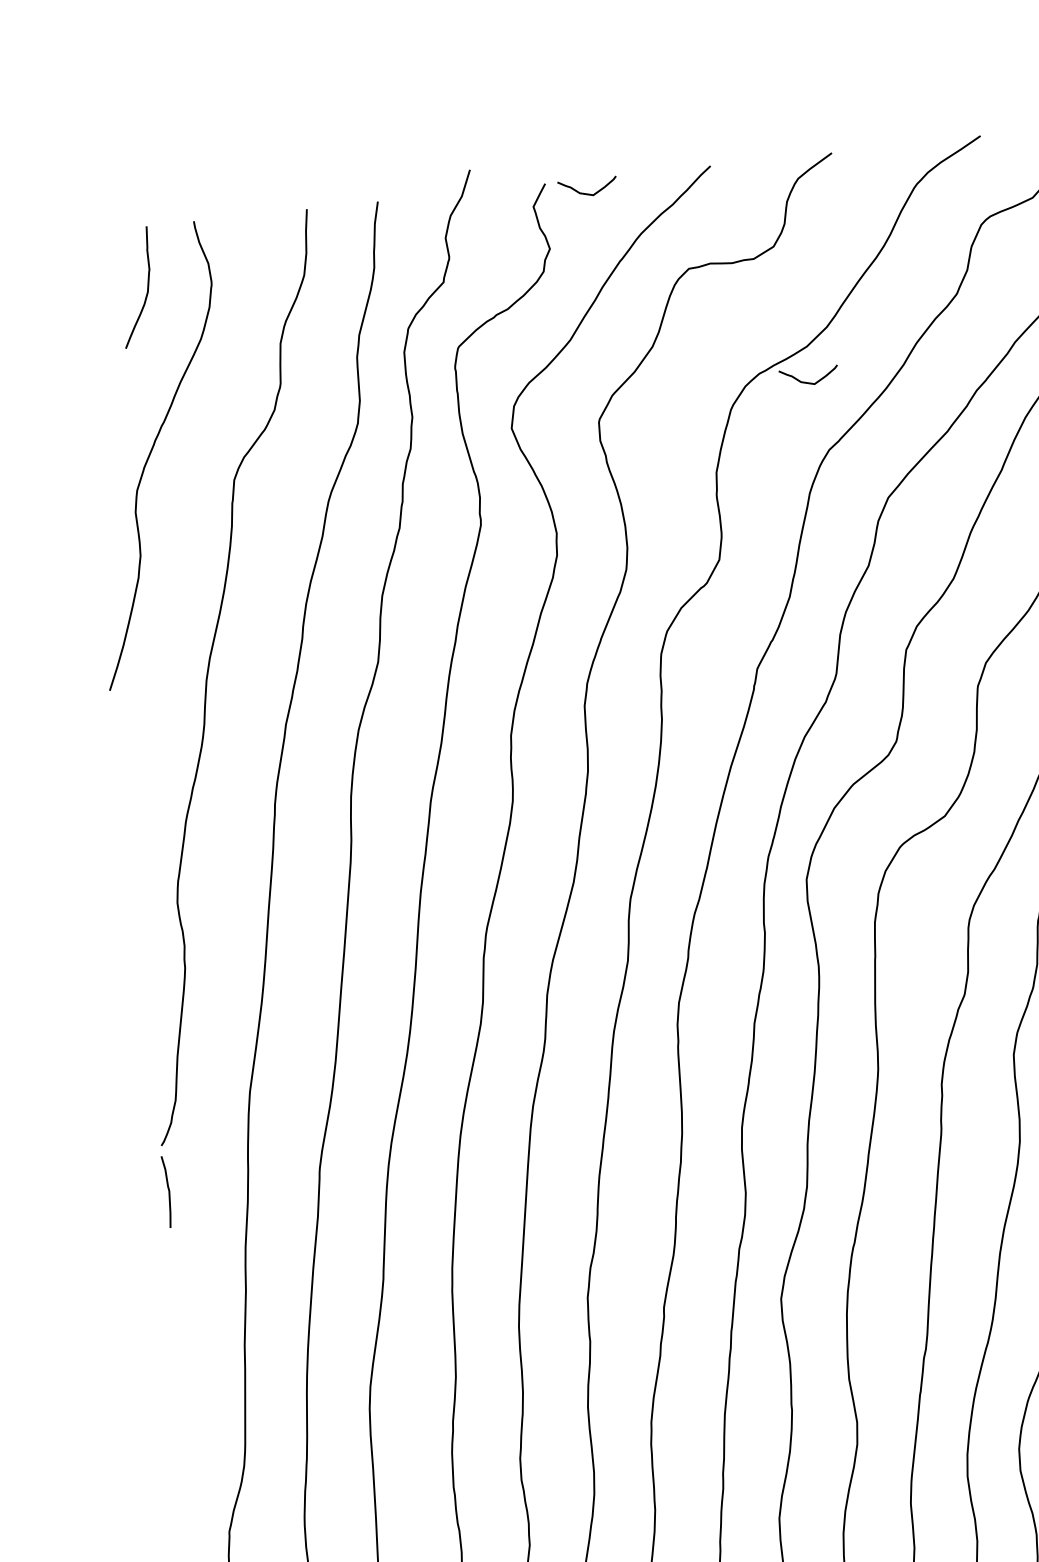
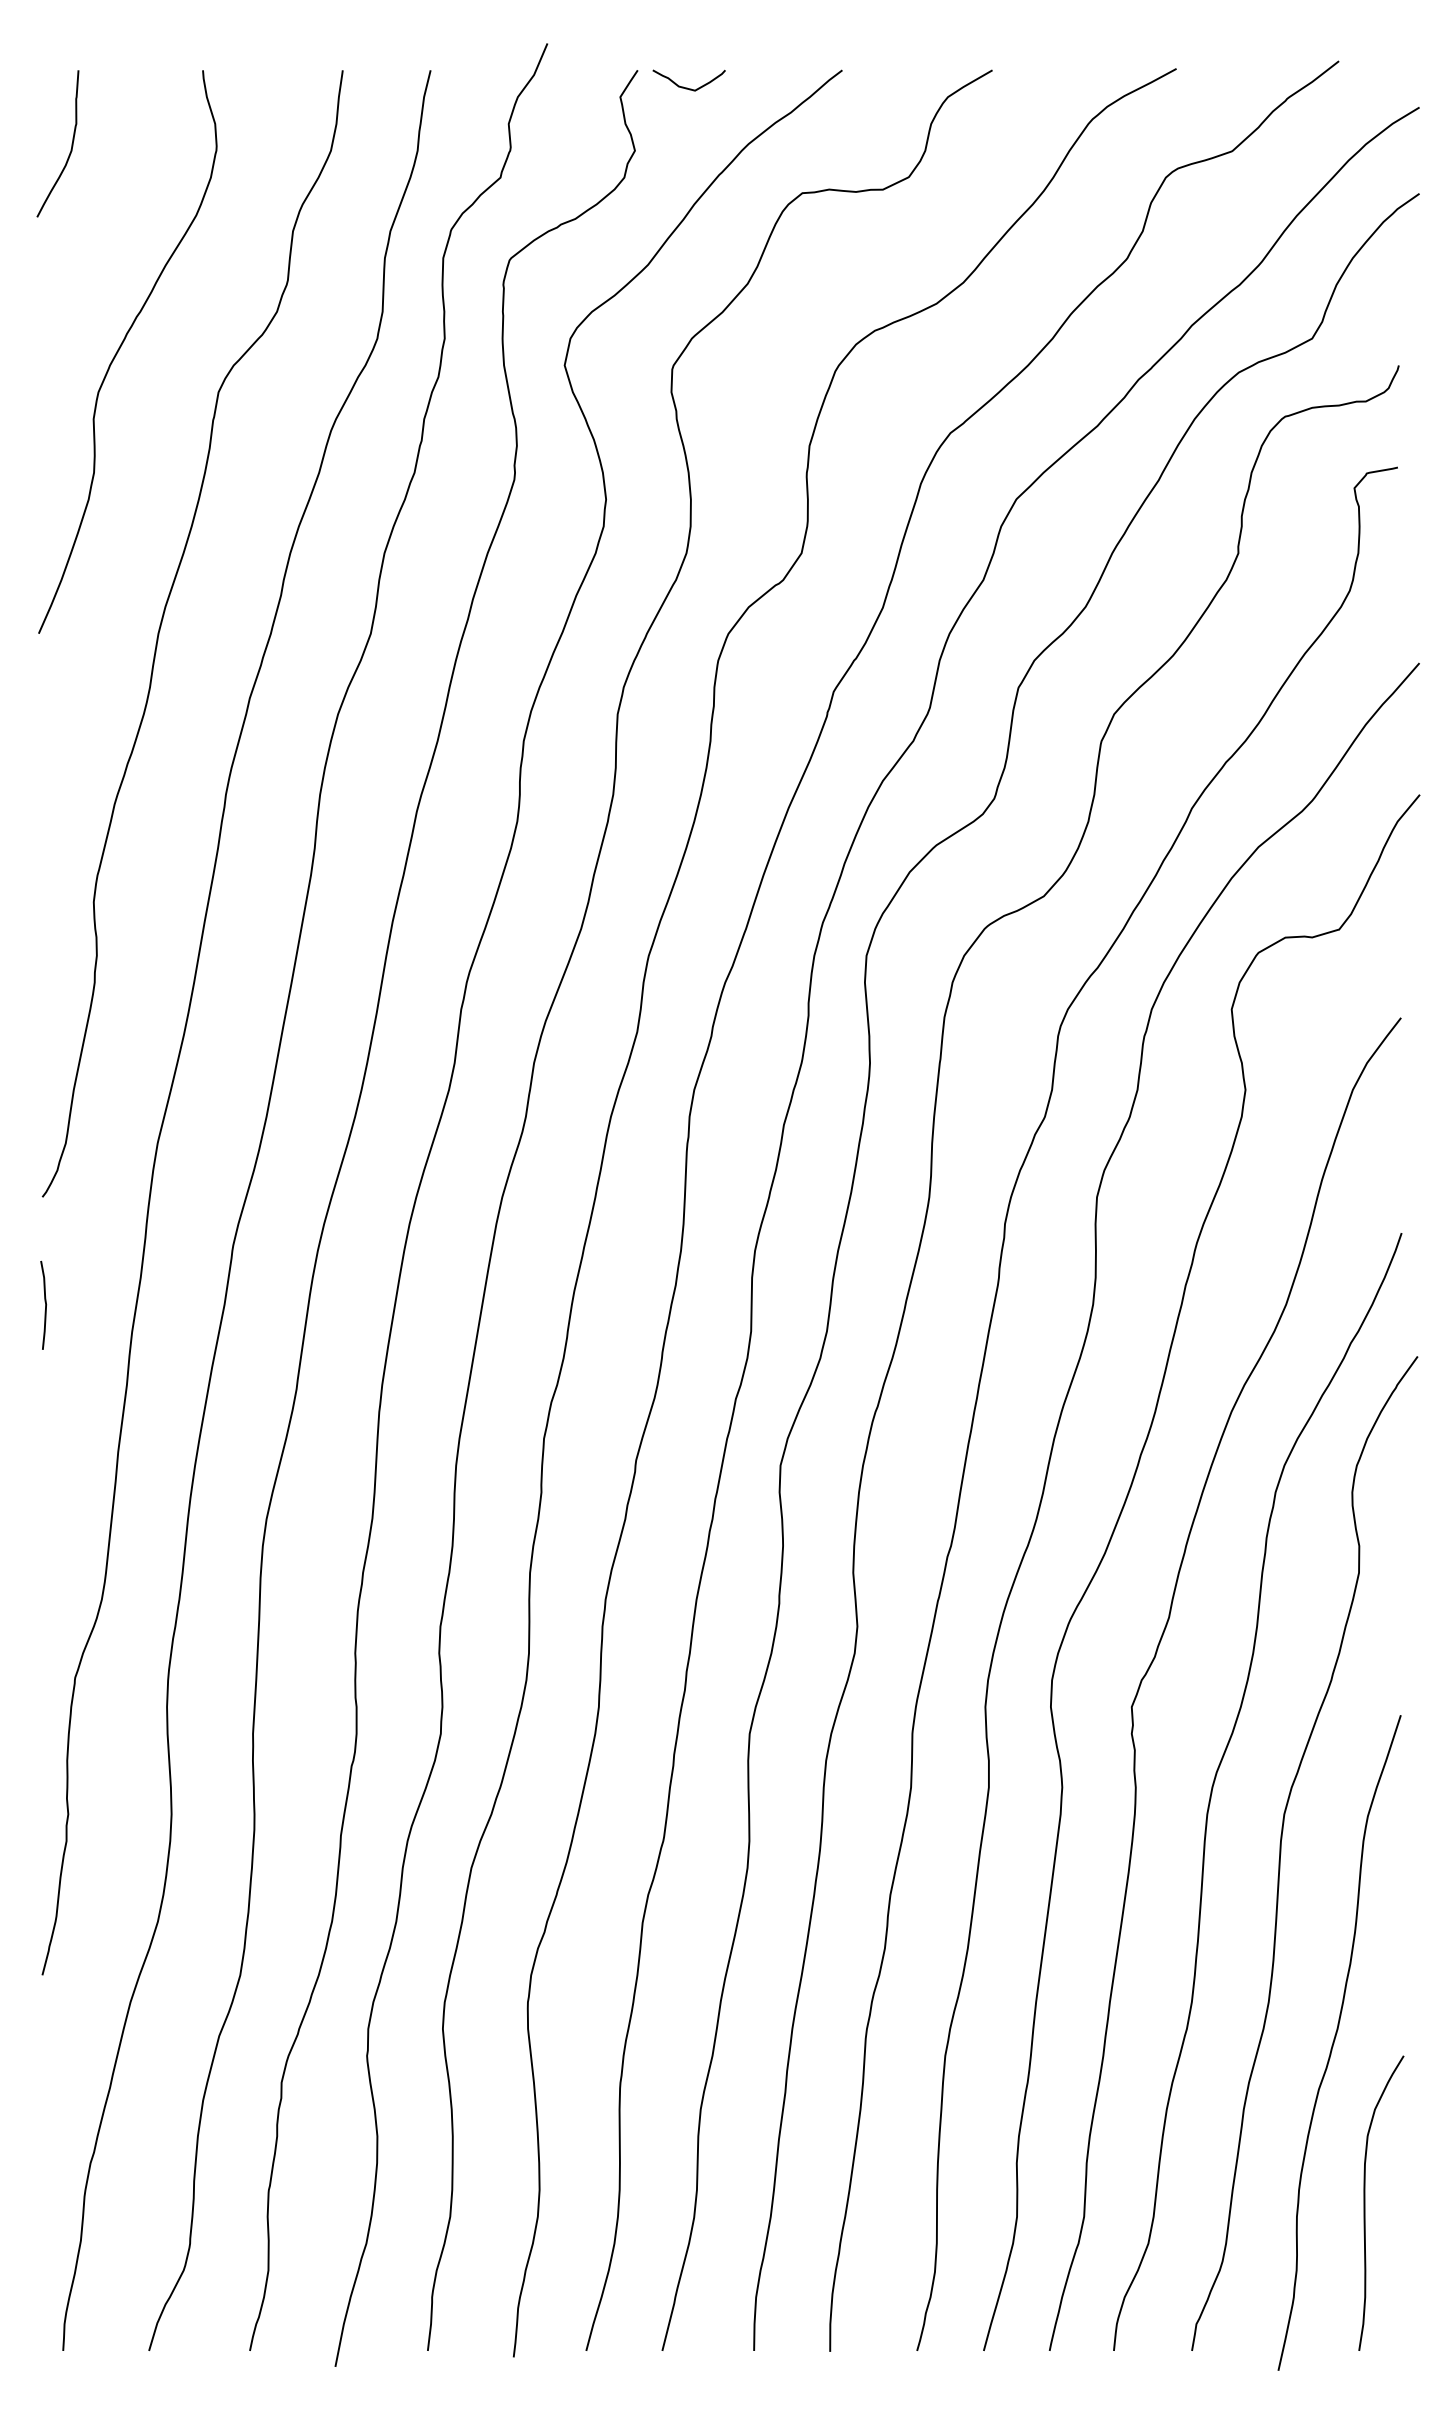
curve: (147, 286) -> (71, 143), moved
curve: (808, 382) -> (933, 347), removed
curve: (168, 1191) -> (45, 1304), moved

